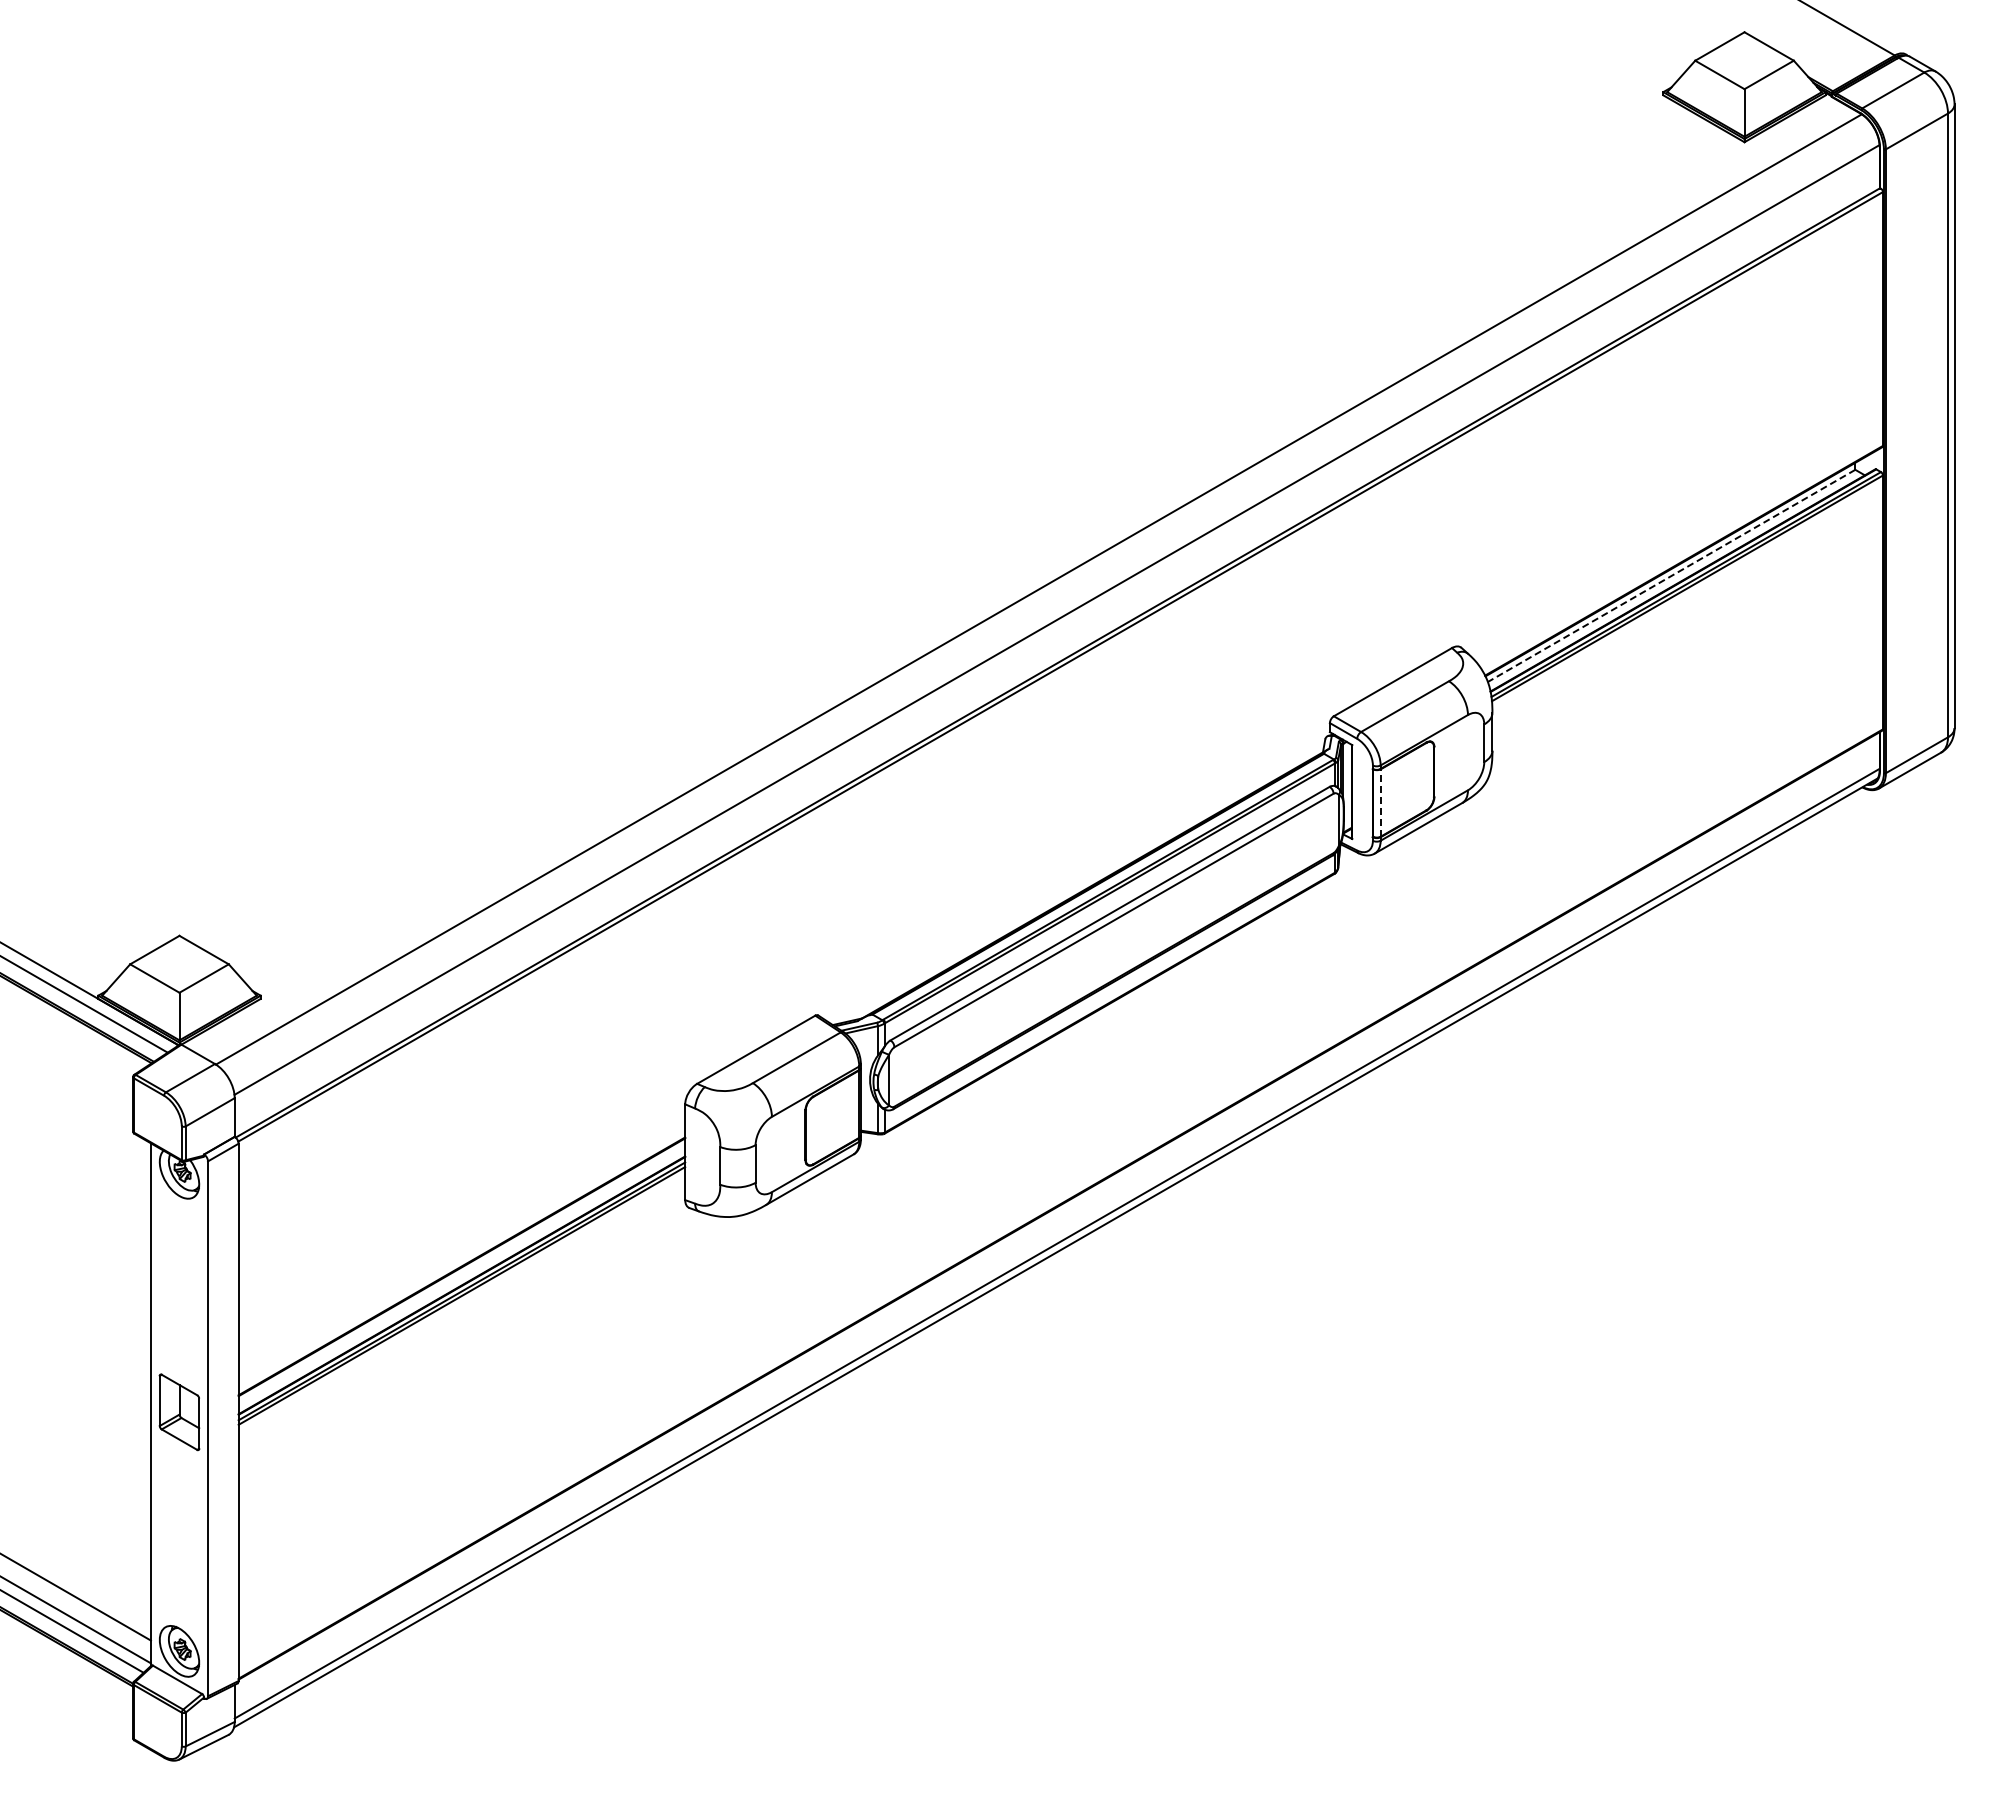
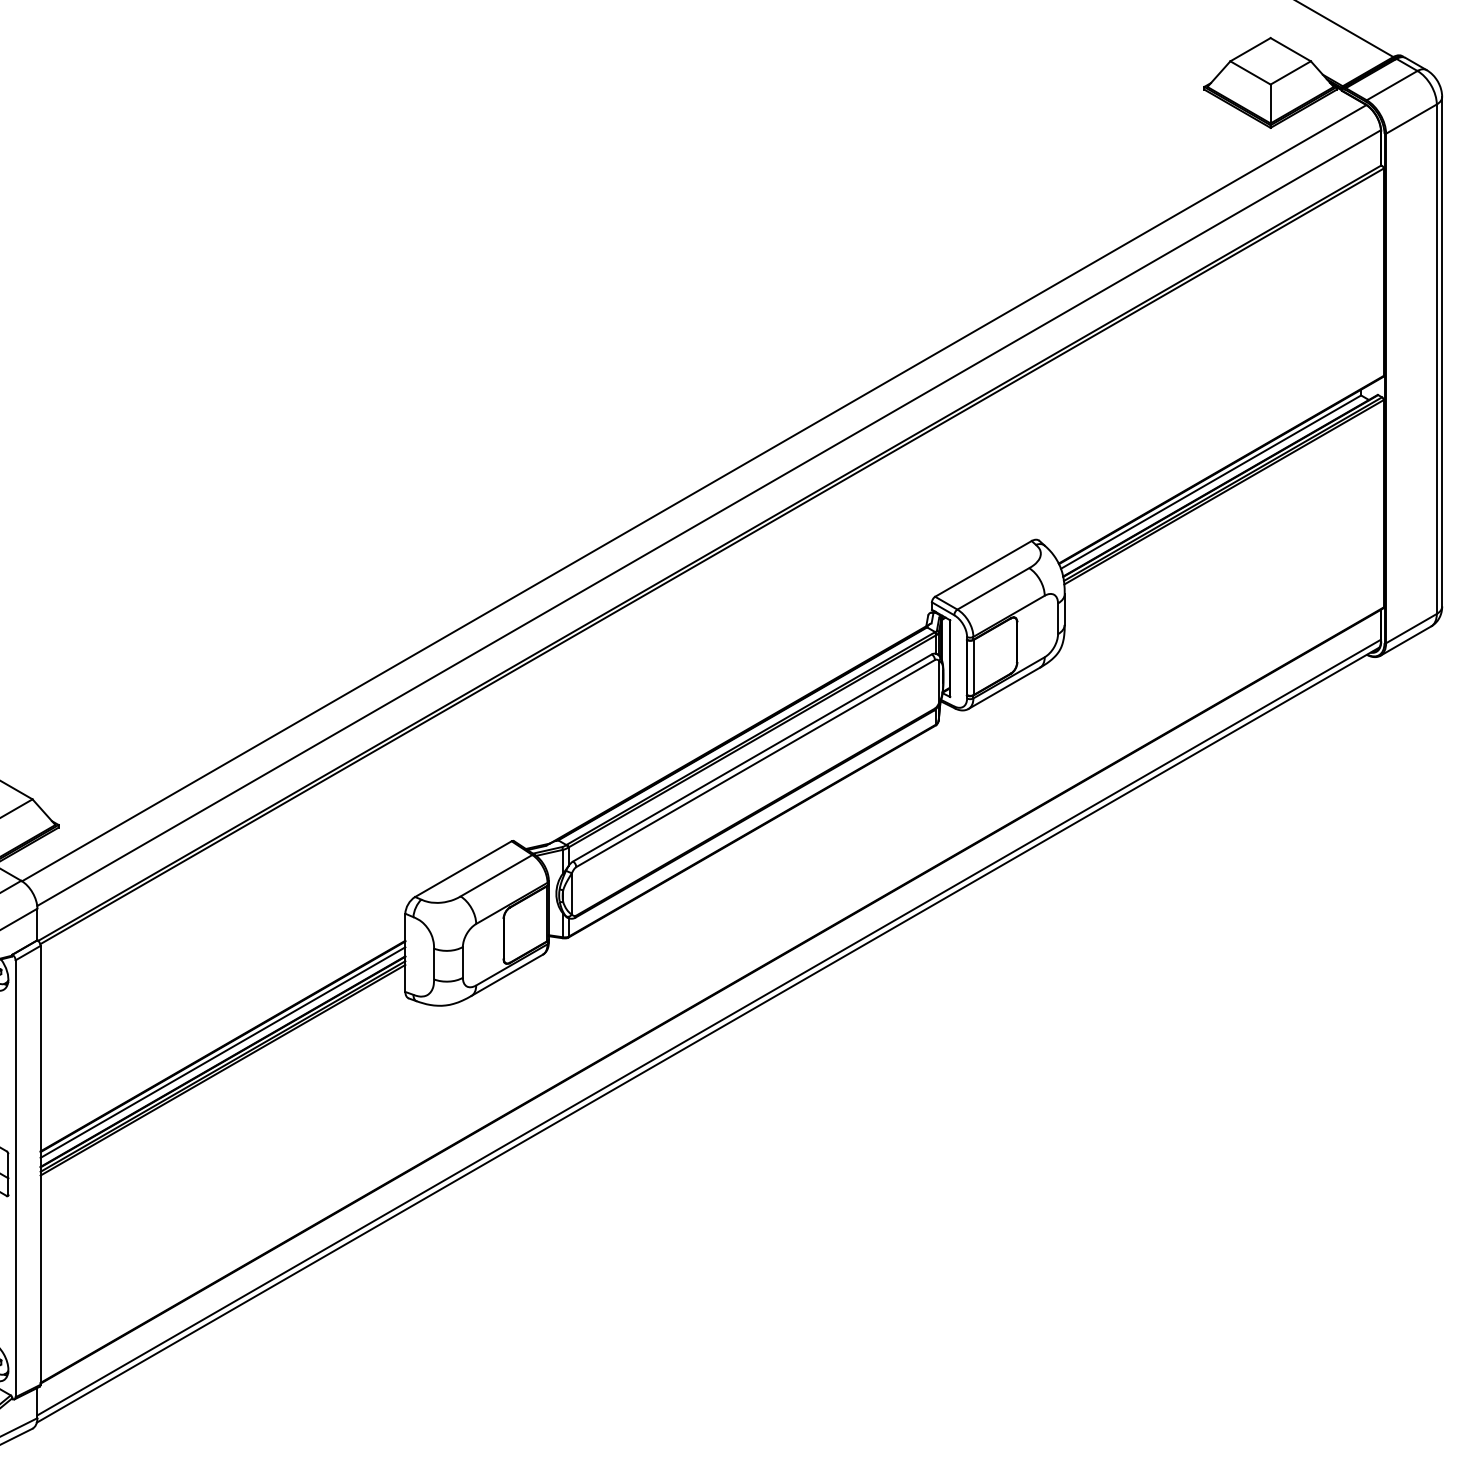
line: (1671, 576) -> (1210, 482), dashed -> solid
line: (1380, 802) -> (973, 667), dashed -> solid
line: (461, 1274) -> (222, 1052), added

